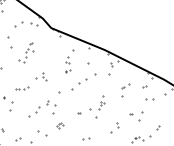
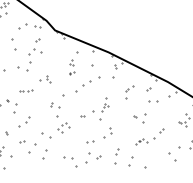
part: (25, 52) -> (29, 54), size x1.67
part: (34, 111) -> (24, 121), moved
part: (59, 125) -> (63, 127), size x1.67
part: (113, 127) -> (107, 132), moved

